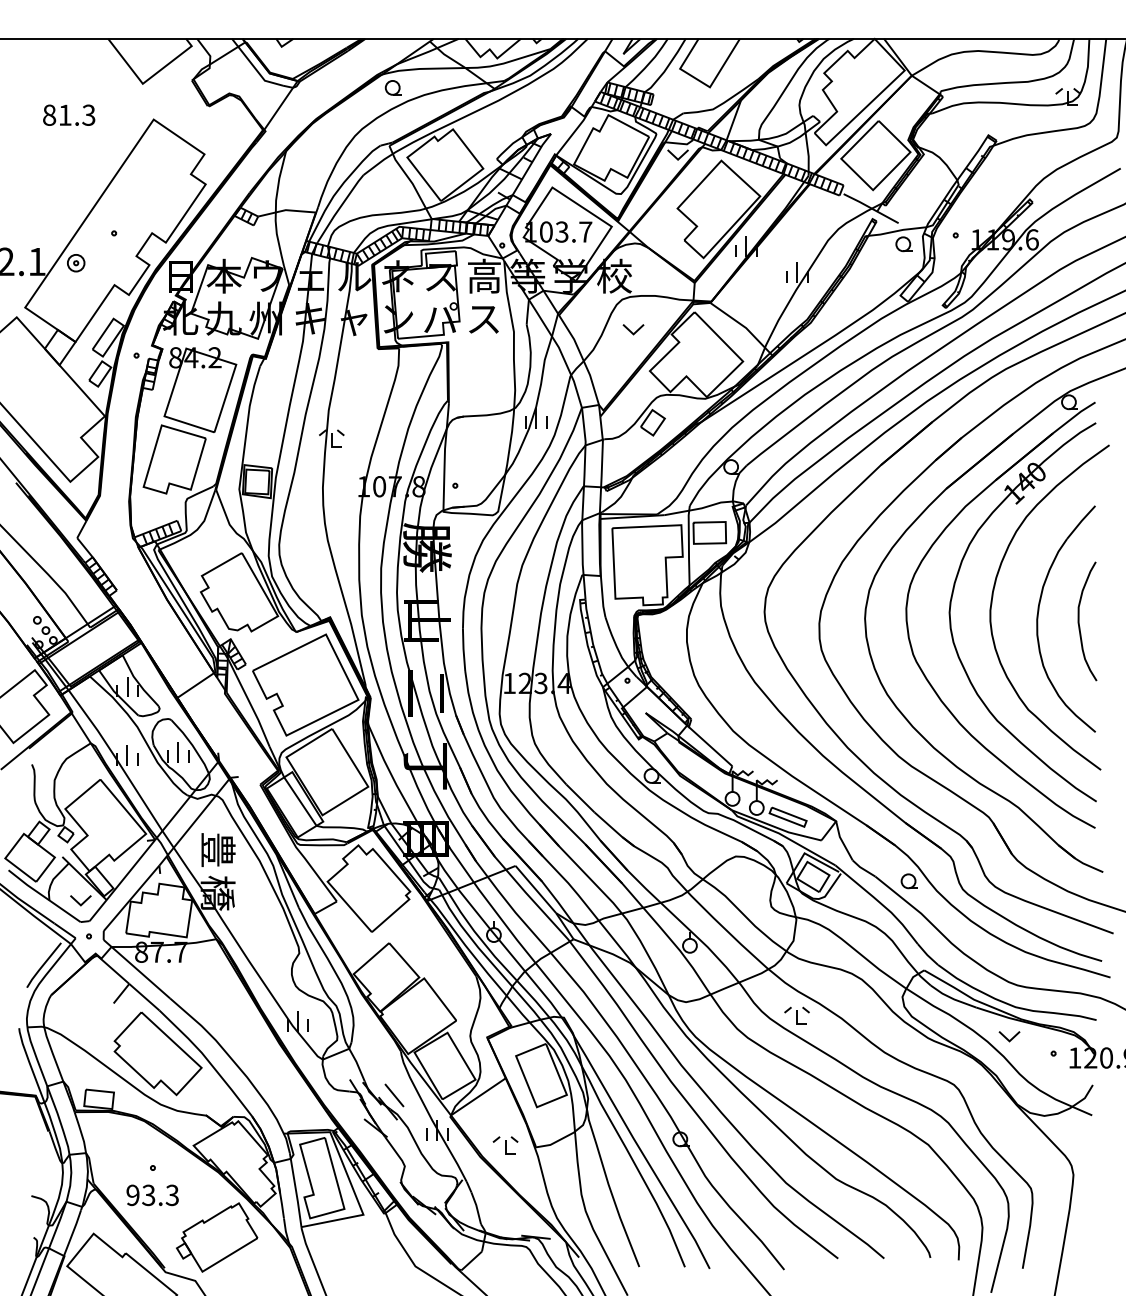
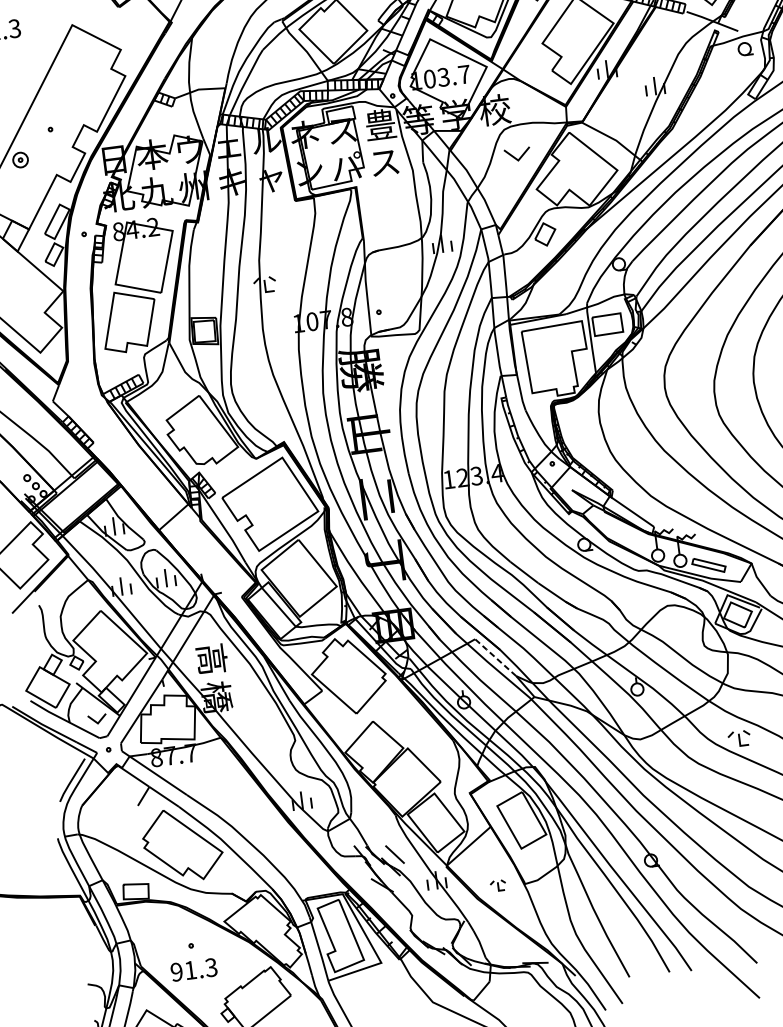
text: (484, 275) -> (380, 124), 高 -> 豊
part: (633, 329) -> (517, 154), size x1.4
text: (217, 850) -> (211, 659), 豊 -> 高
line: (535, 888) -> (495, 656), solid -> dashed
part: (505, 1145) -> (498, 885), size x0.7
text: (148, 1195) -> (190, 970), 93.3 -> 91.3

